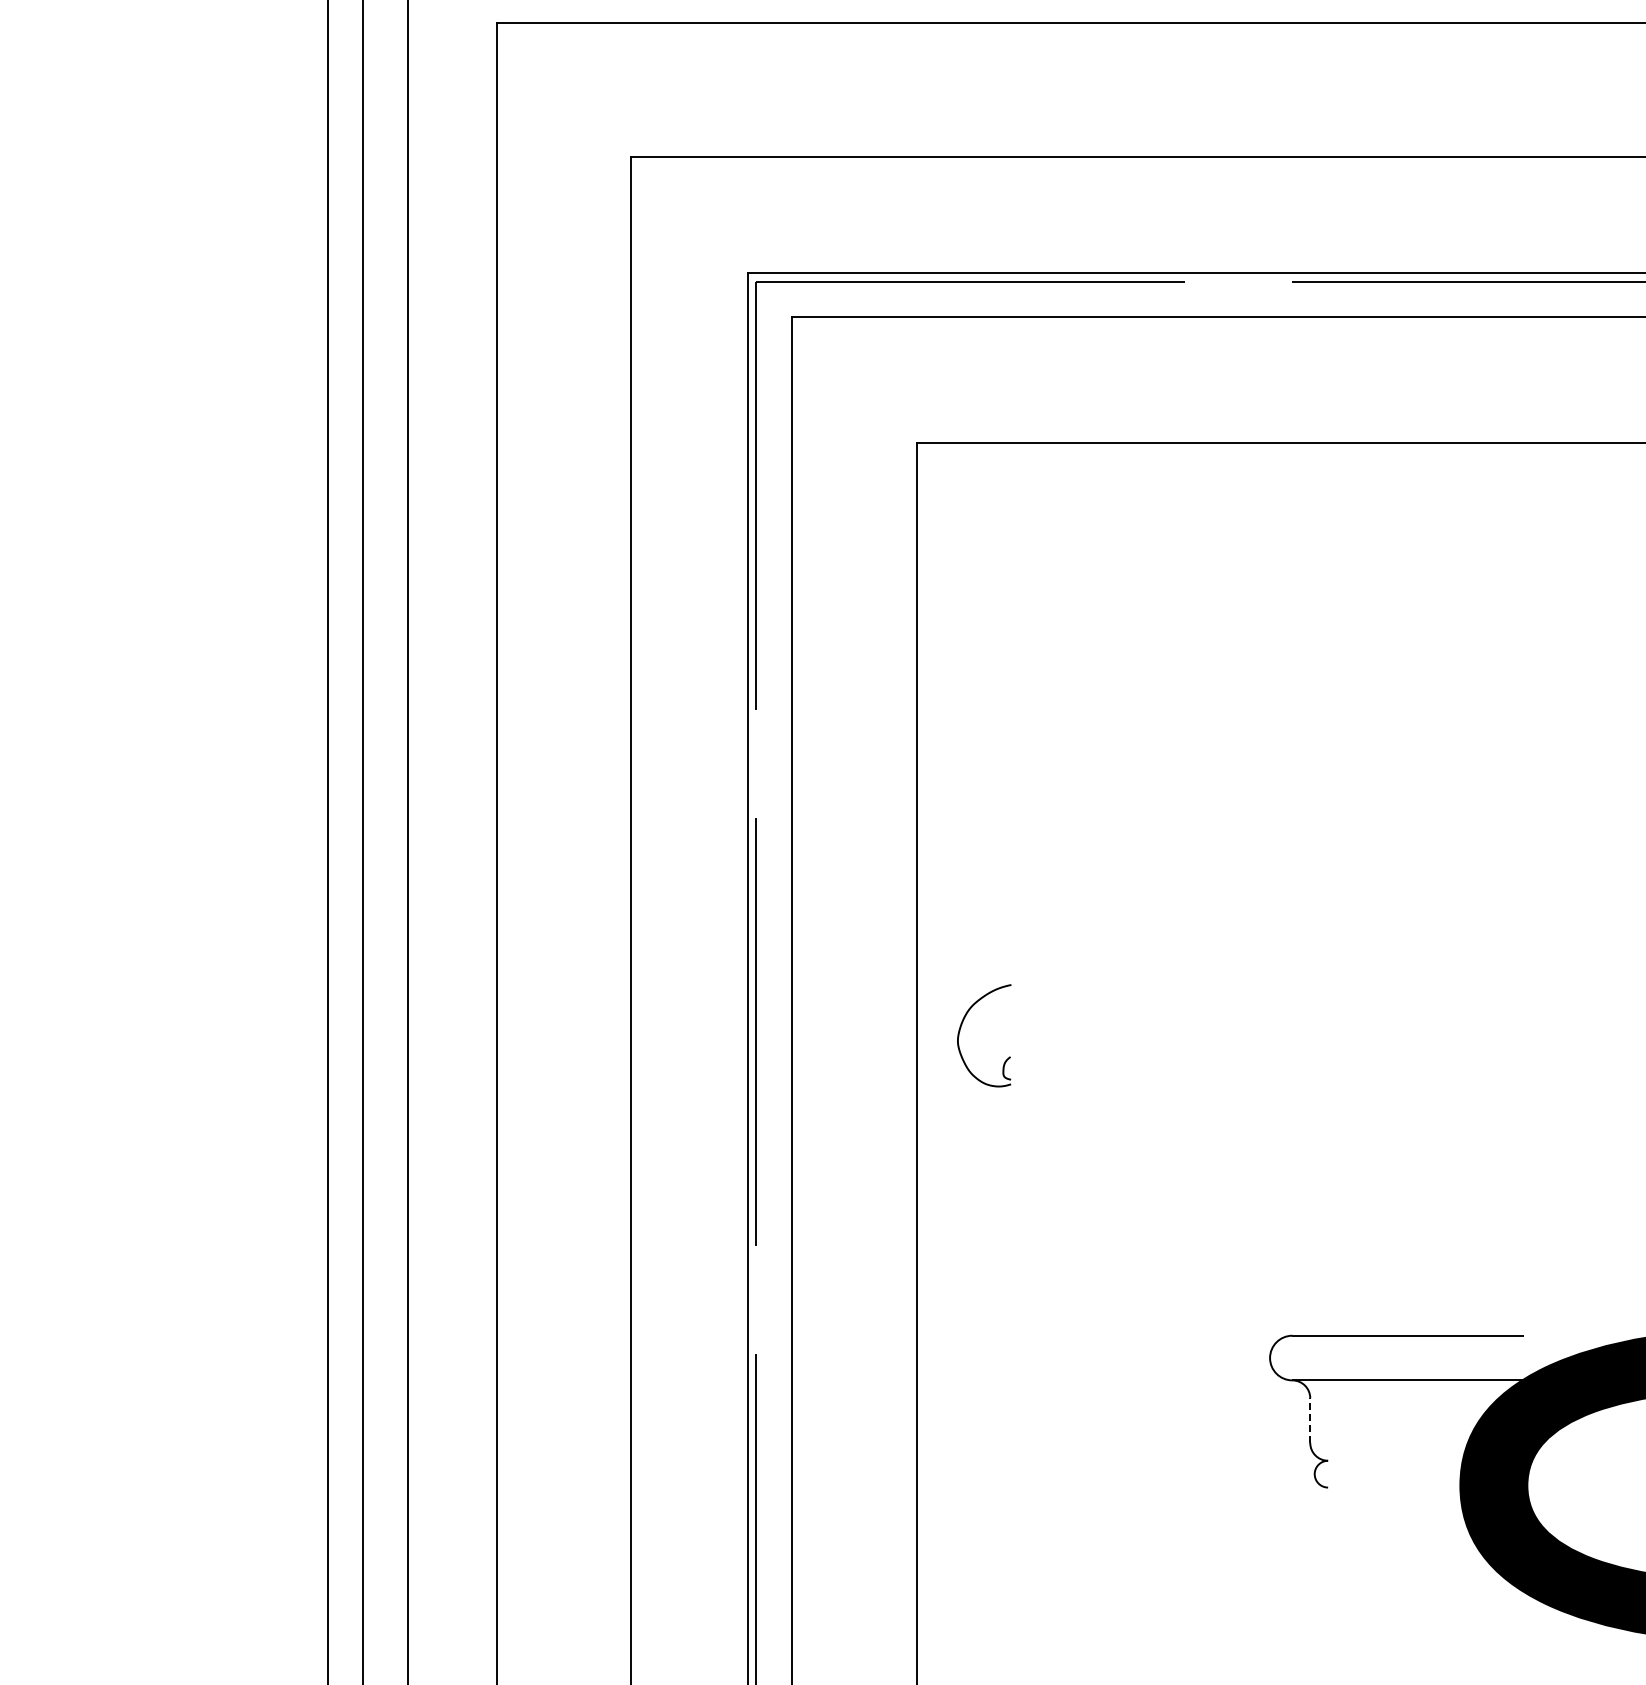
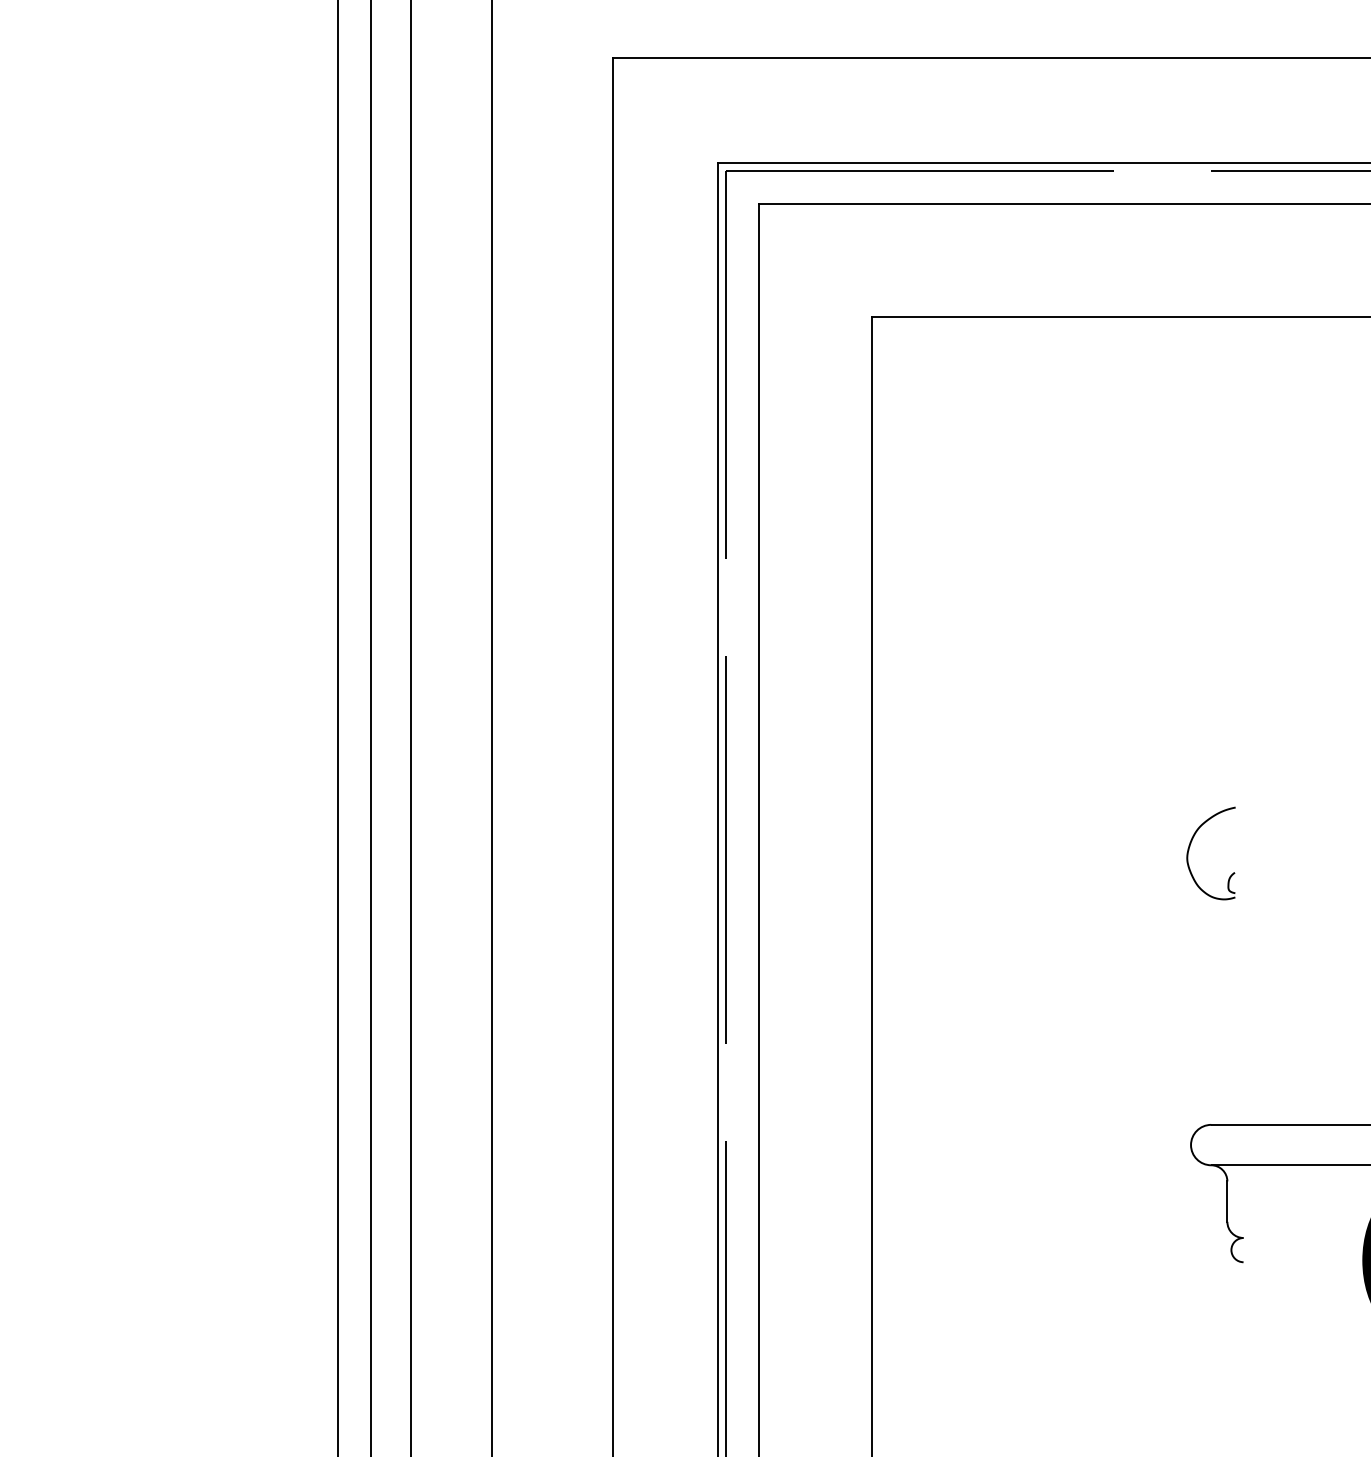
part: (960, 1031) -> (1189, 849), moved
line: (1310, 1420) -> (1227, 1201), dashed -> solid

